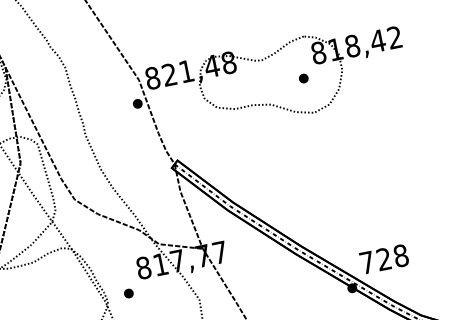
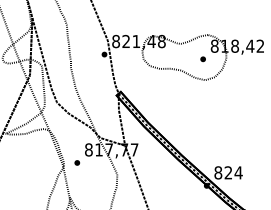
text: (384, 258) -> (228, 172), 728 -> 824

